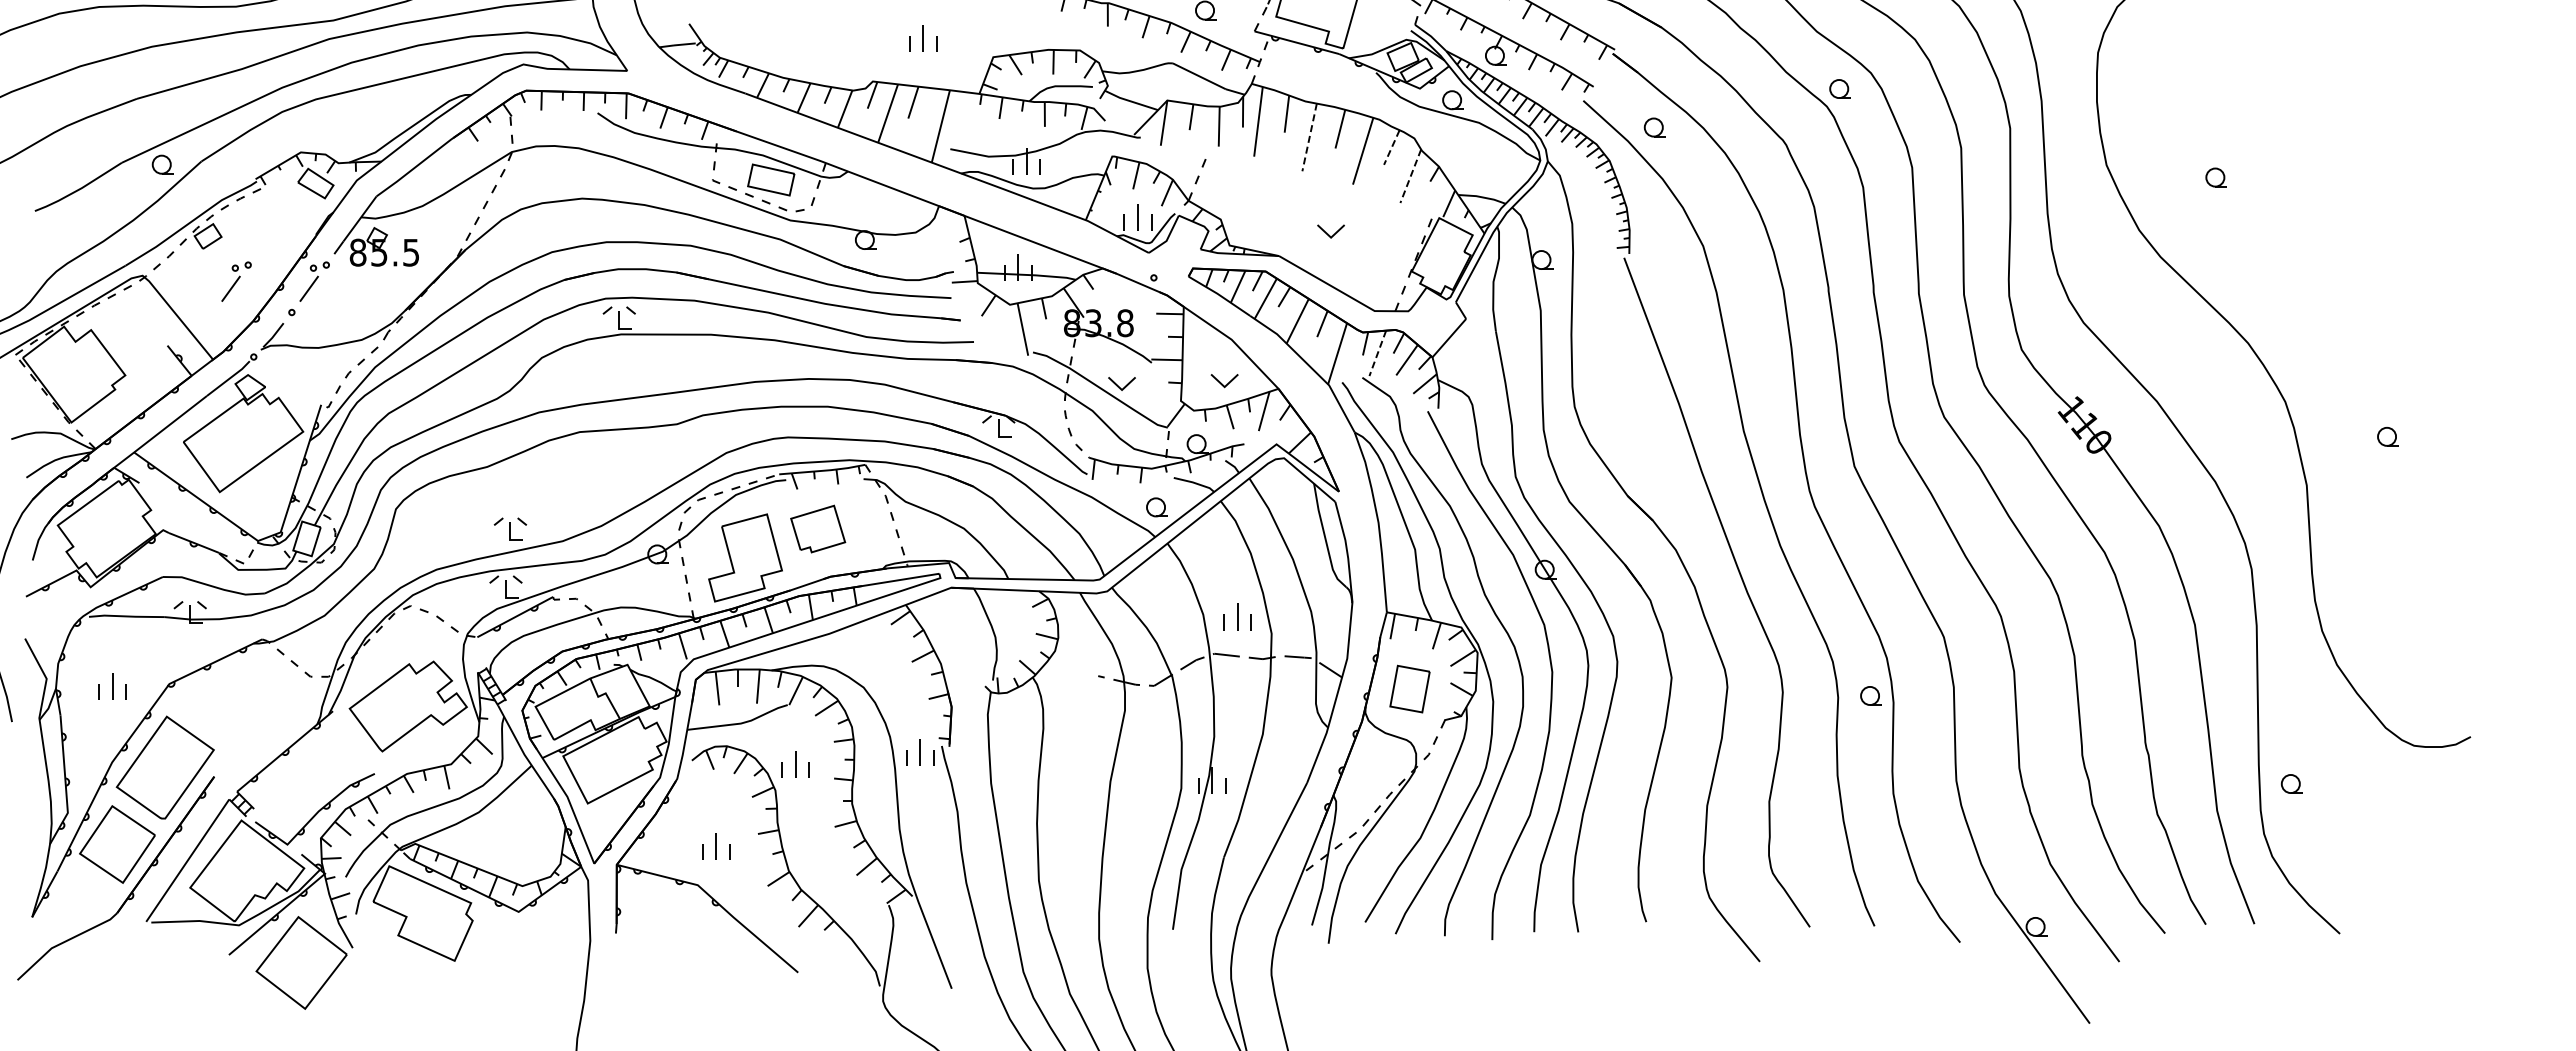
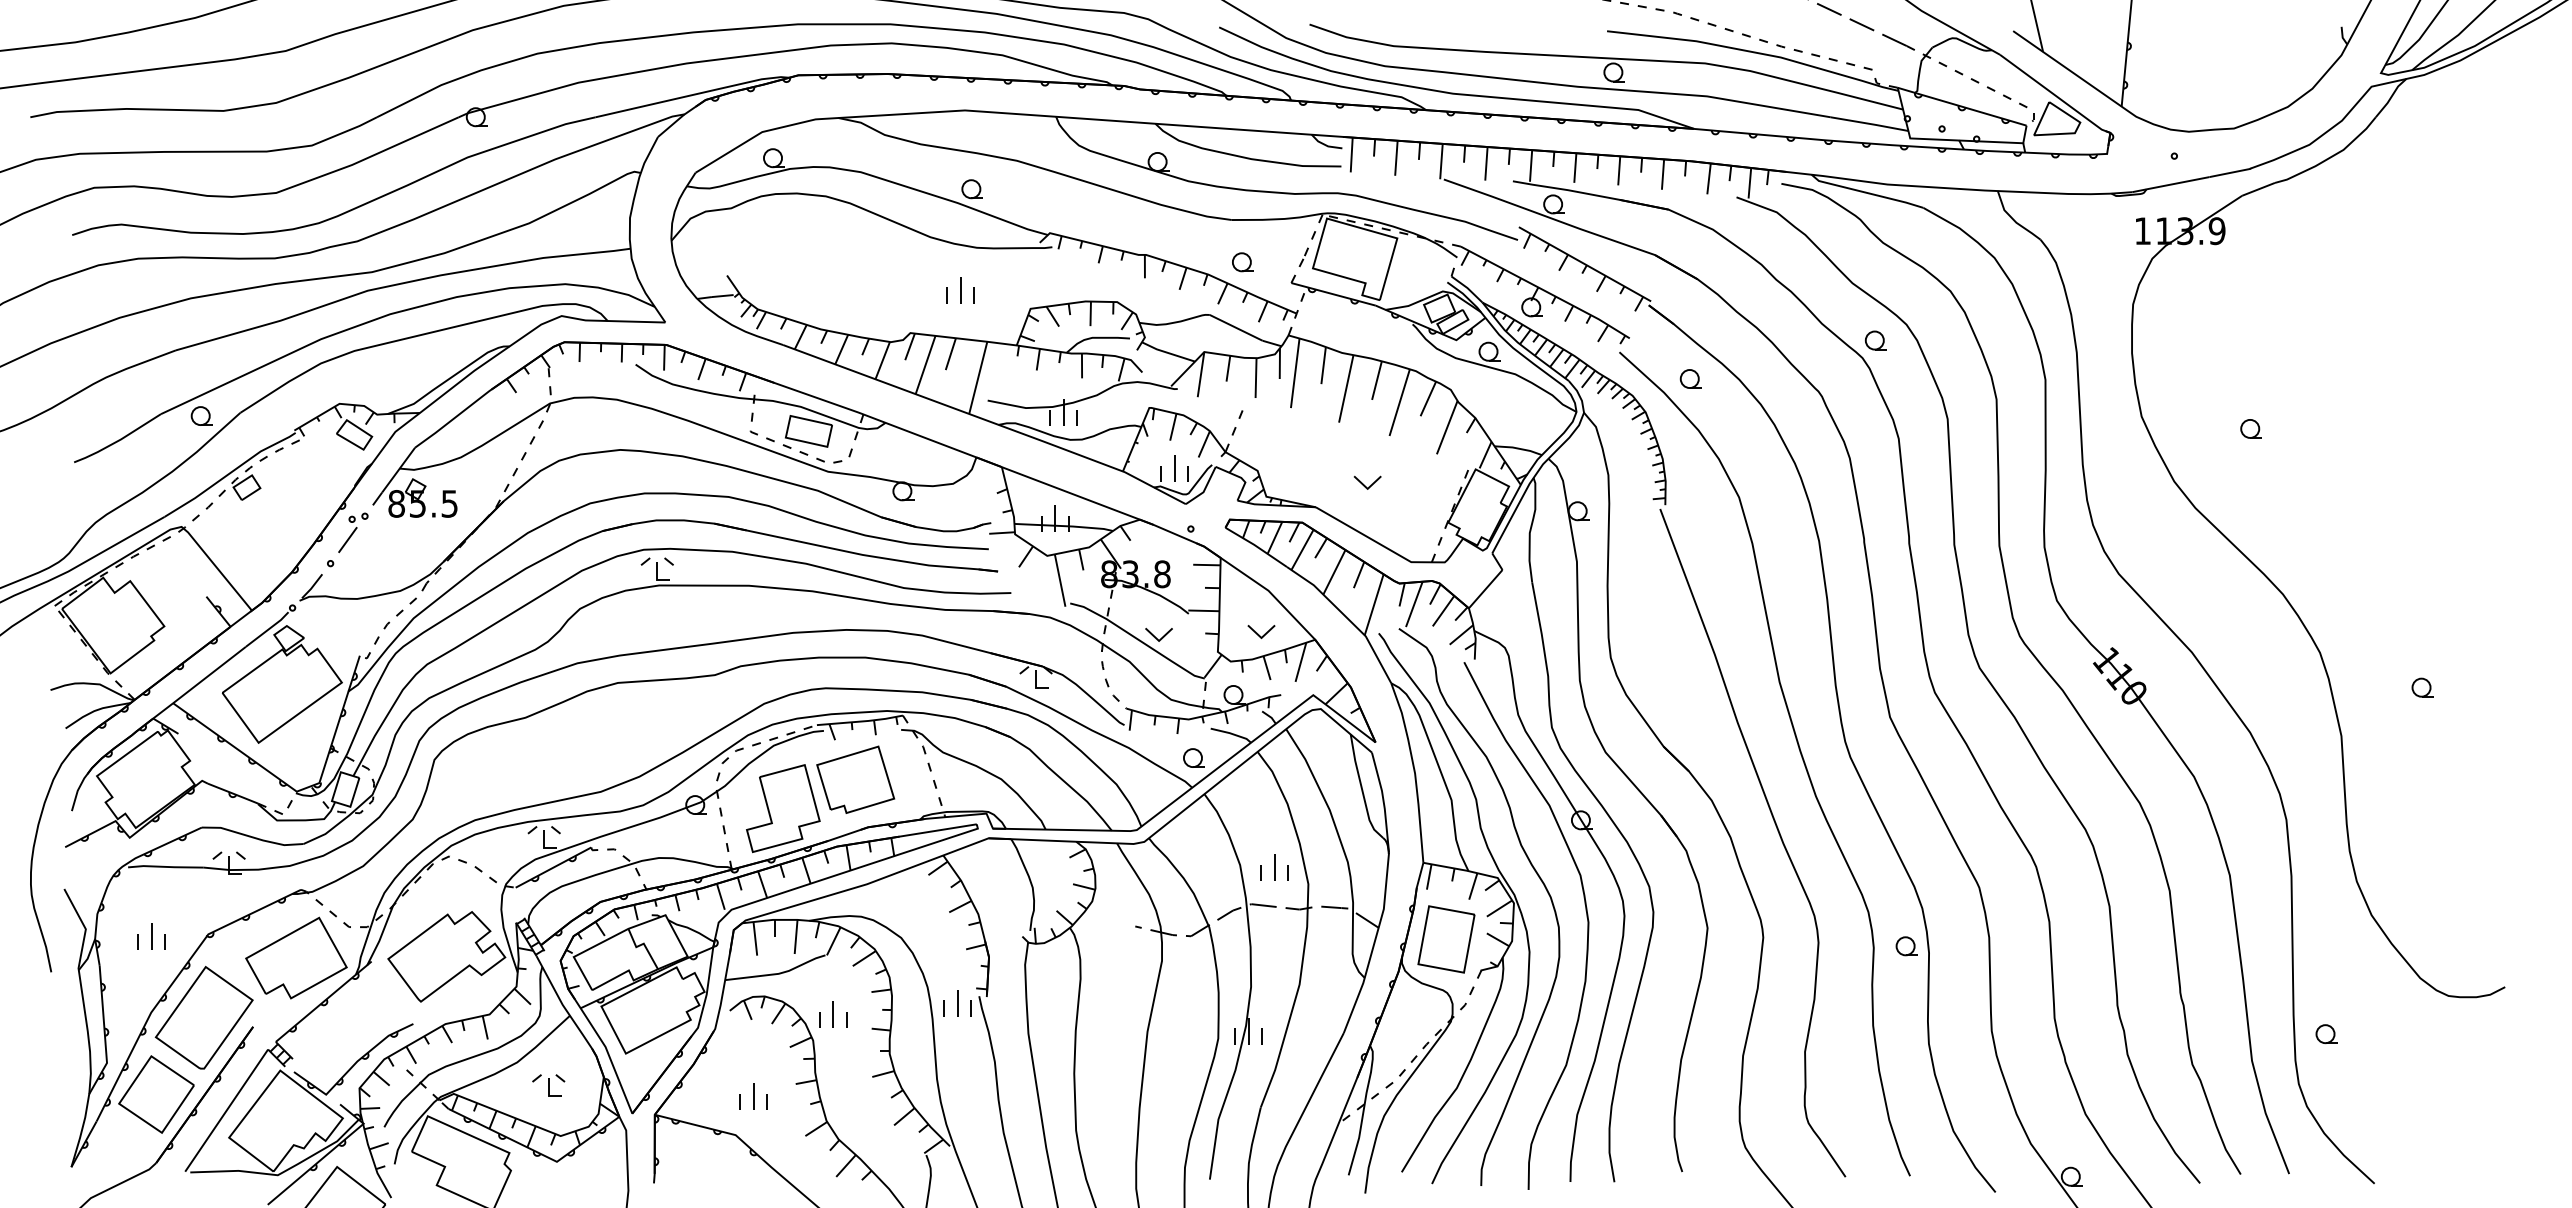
line: (1309, 137) -> (1346, 388), dashed -> solid
line: (1392, 147) -> (1428, 398), dashed -> solid
line: (1411, 176) -> (1447, 427), dashed -> solid
part: (236, 281) -> (275, 532), removed
line: (1377, 353) -> (1414, 604), dashed -> solid
part: (510, 528) -> (548, 1085), moved
part: (817, 528) -> (855, 779), size x1.43
part: (1410, 689) -> (1446, 939), size x1.43
part: (257, 707) -> (296, 957), added

